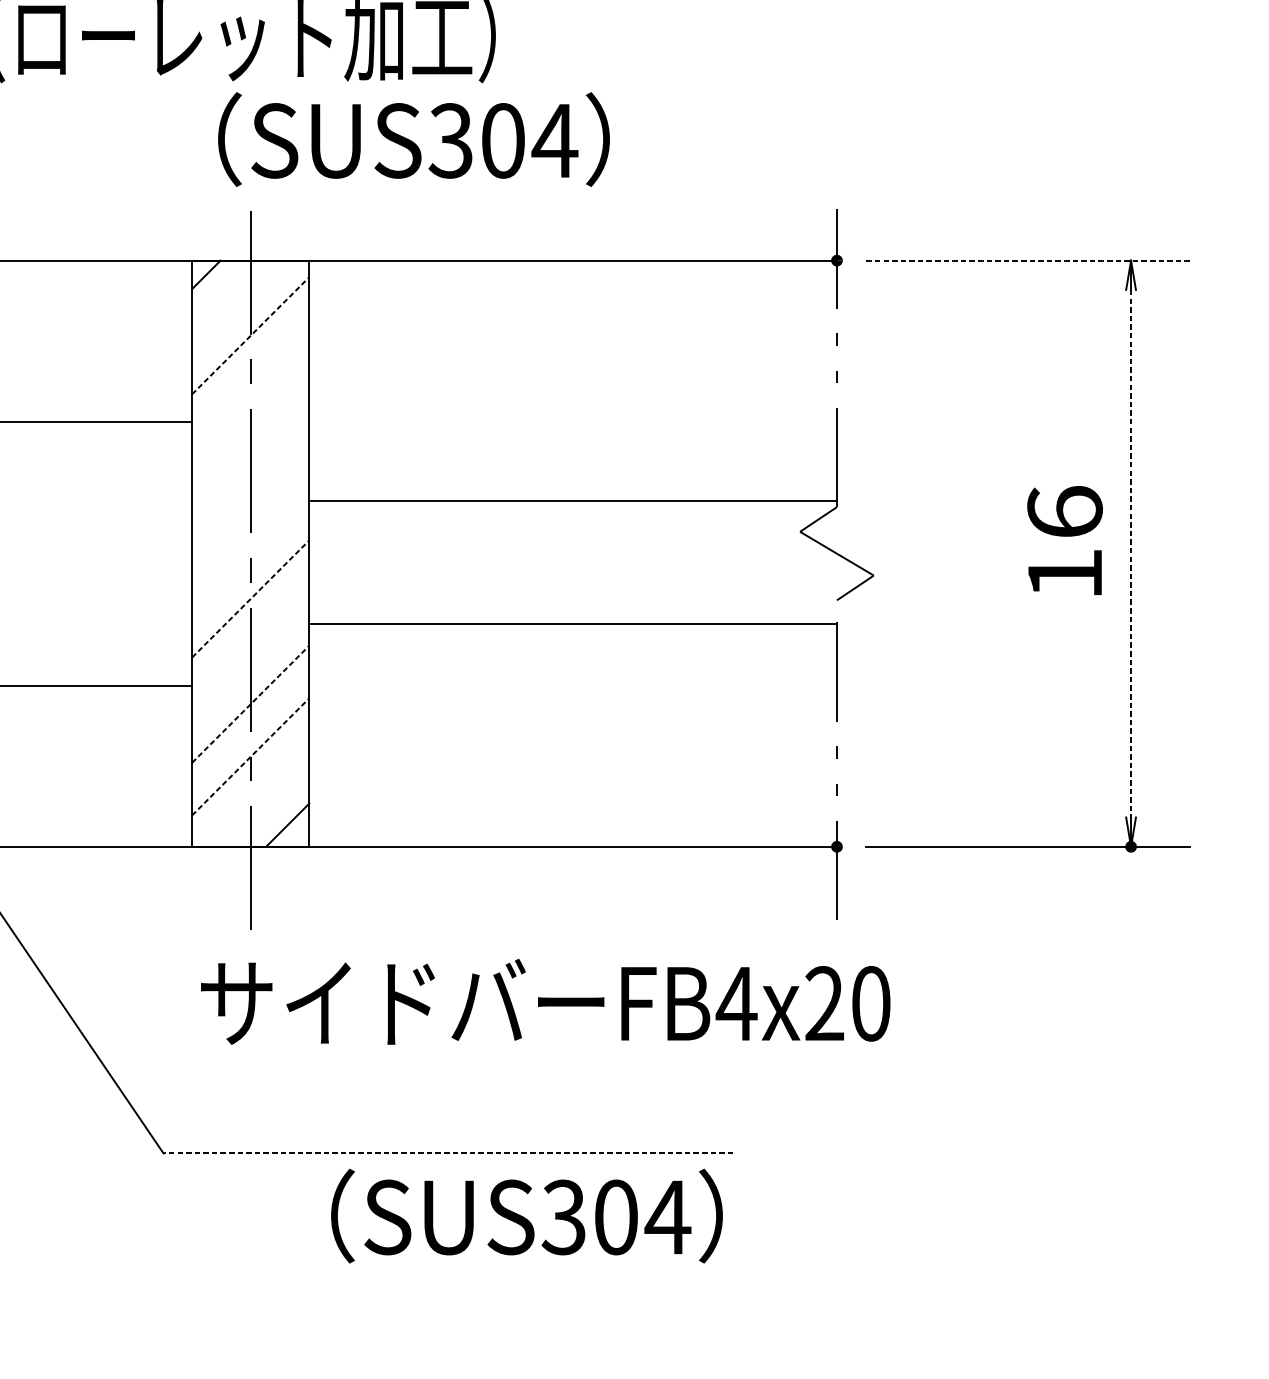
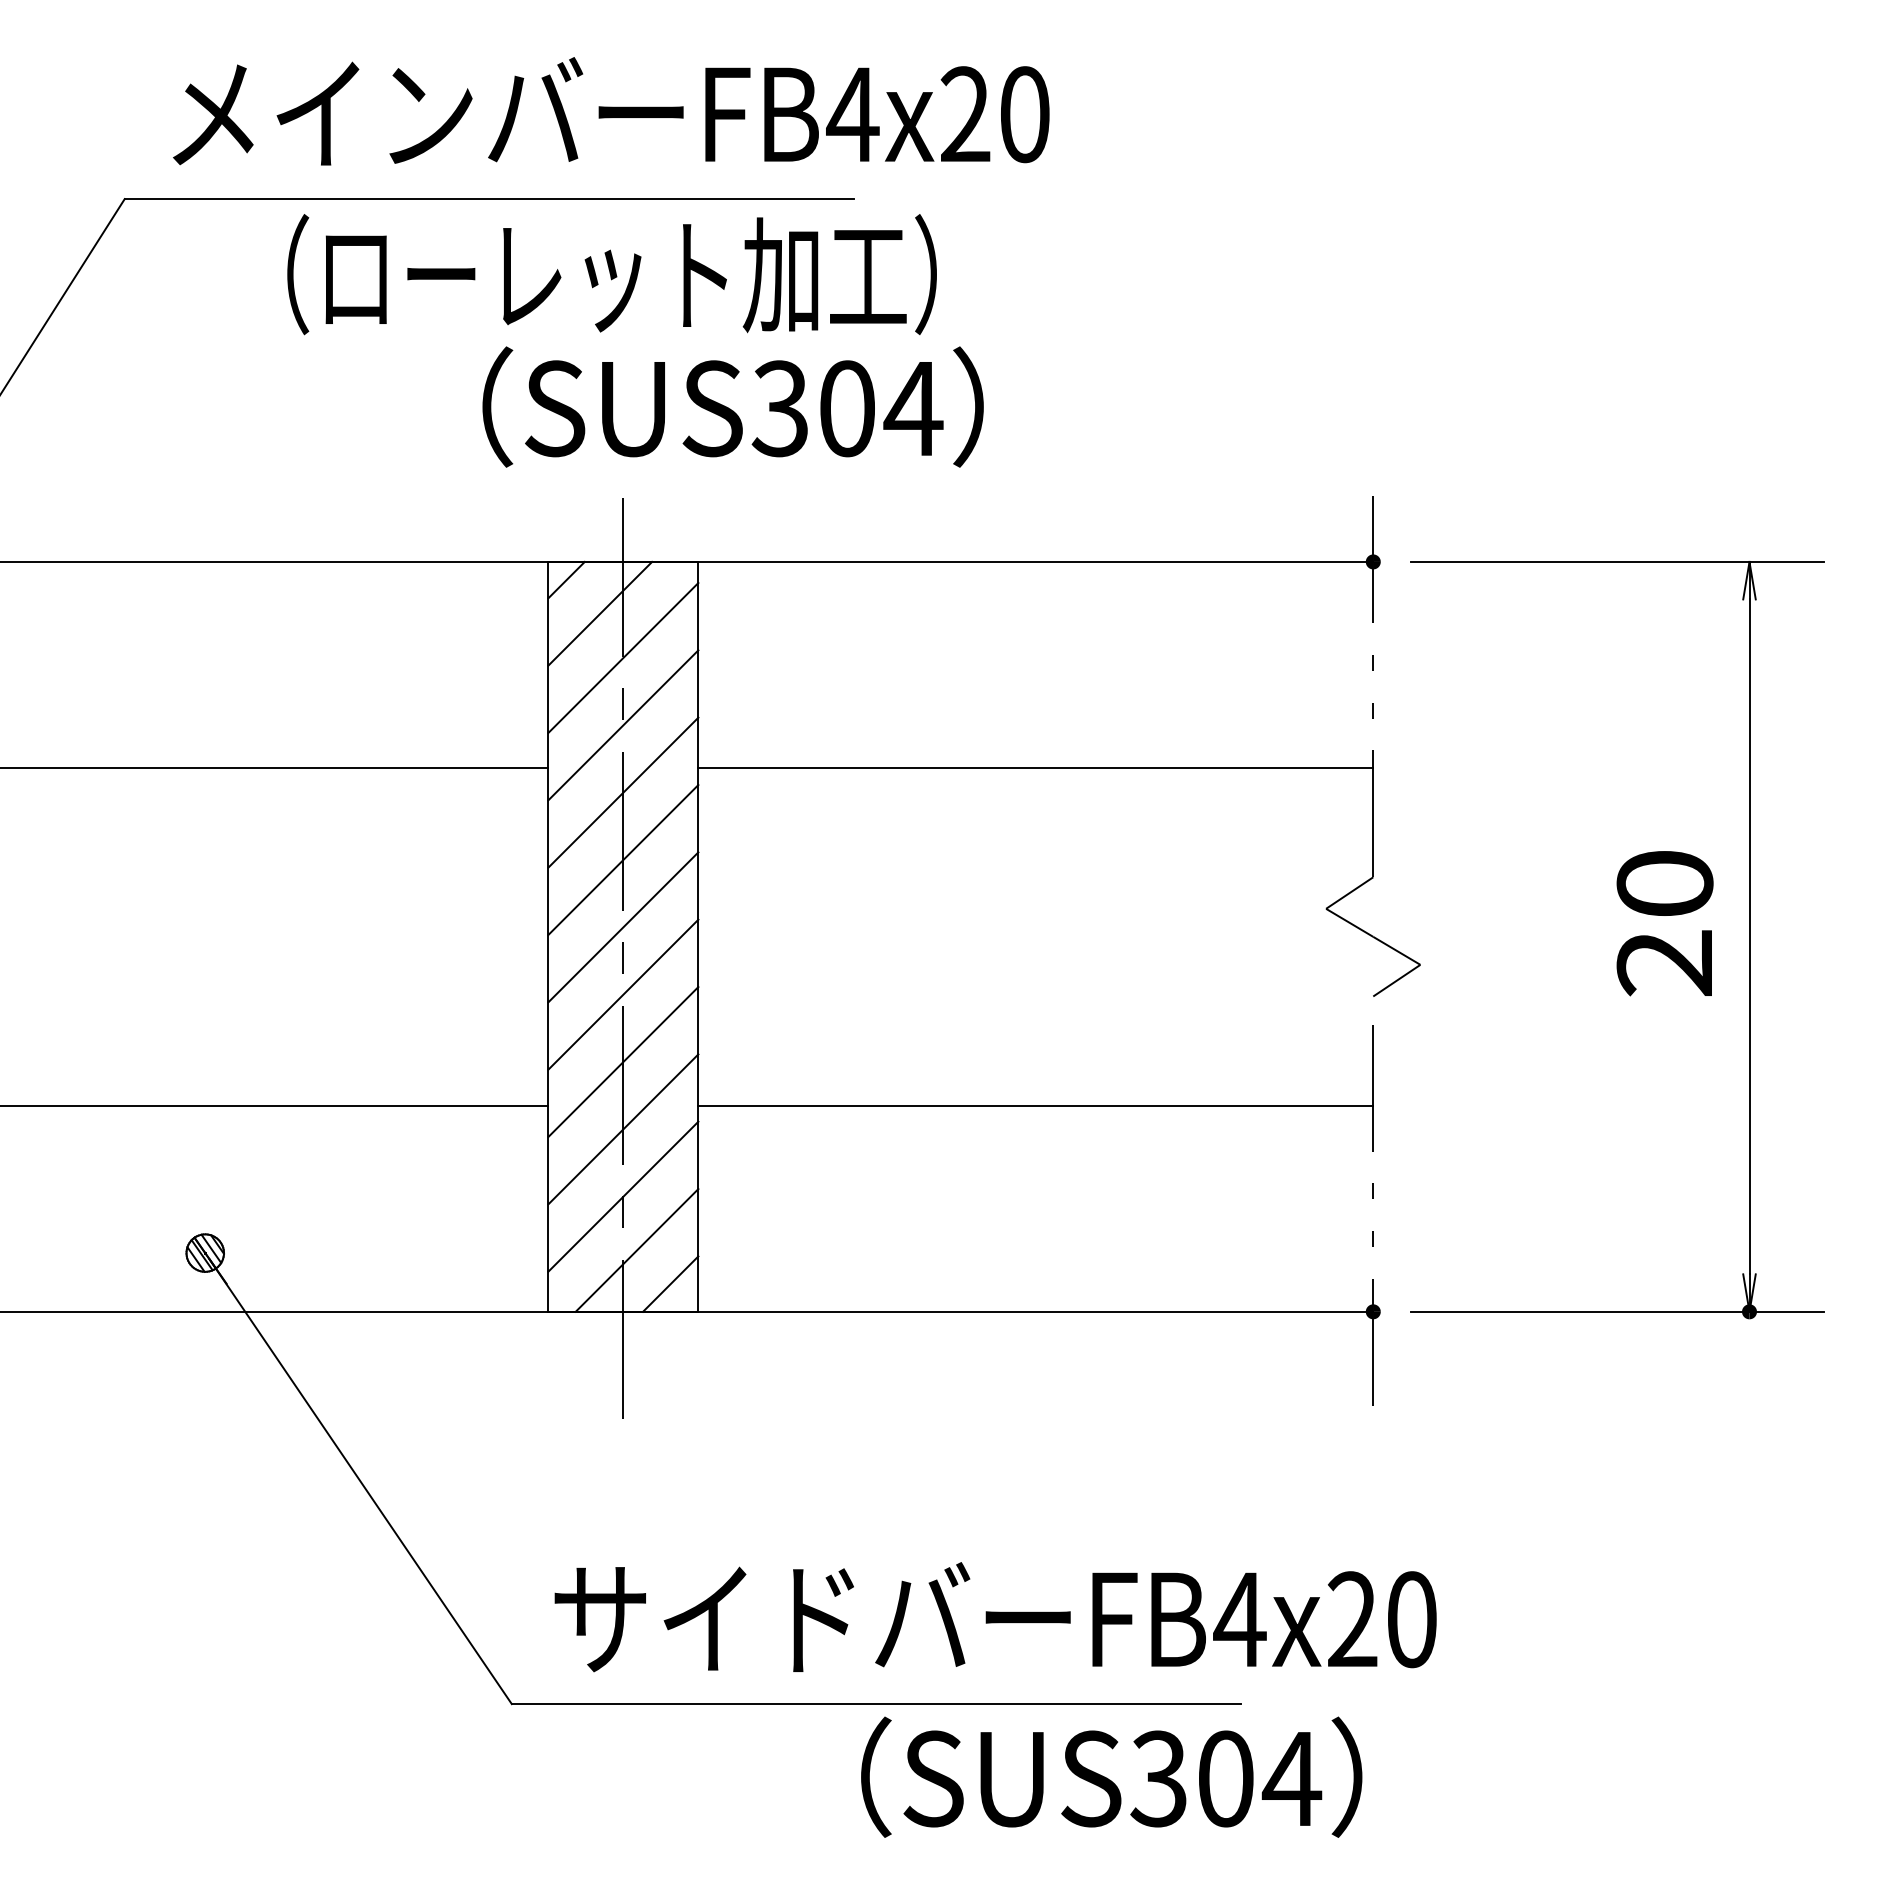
text: (413, 139) -> (732, 406), moved
line: (1027, 260) -> (1617, 561), dashed -> solid
line: (232, 300) -> (600, 613), added
line: (250, 335) -> (623, 657), dashed -> solid
line: (250, 388) -> (623, 725), added
line: (250, 440) -> (623, 792), added
line: (250, 494) -> (623, 860), added
line: (572, 501) -> (1035, 768), moved
text: (1064, 543) -> (1664, 923), 16 -> 20
line: (250, 546) -> (623, 927), added
line: (1131, 554) -> (1749, 937), dashed -> solid
line: (250, 598) -> (623, 994), dashed -> solid
line: (572, 623) -> (1035, 1105), moved
line: (250, 651) -> (623, 1062), added
line: (250, 704) -> (623, 1129), dashed -> solid
line: (250, 756) -> (623, 1196), dashed -> solid
line: (261, 798) -> (636, 1250), added
text: (545, 1002) -> (995, 1617), moved
line: (447, 1153) -> (875, 1704), dashed -> solid
text: (526, 1215) -> (1111, 1776), moved

